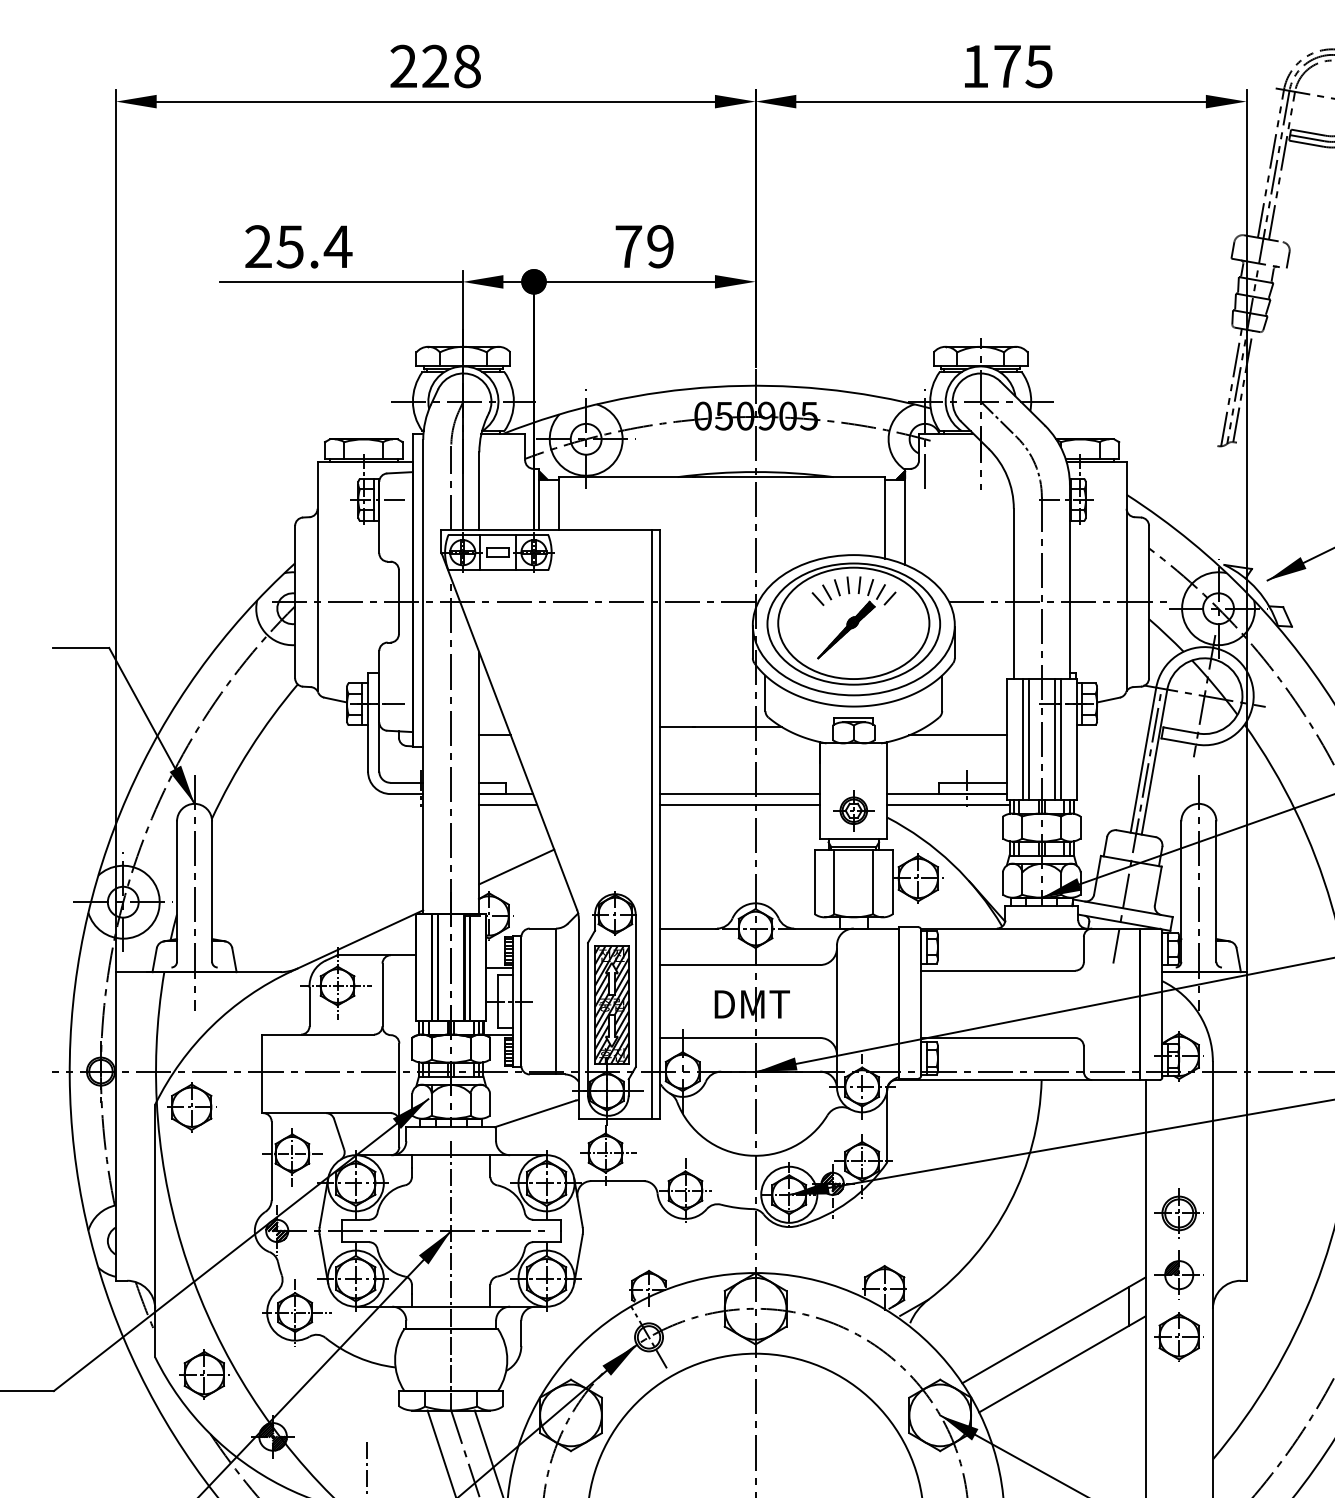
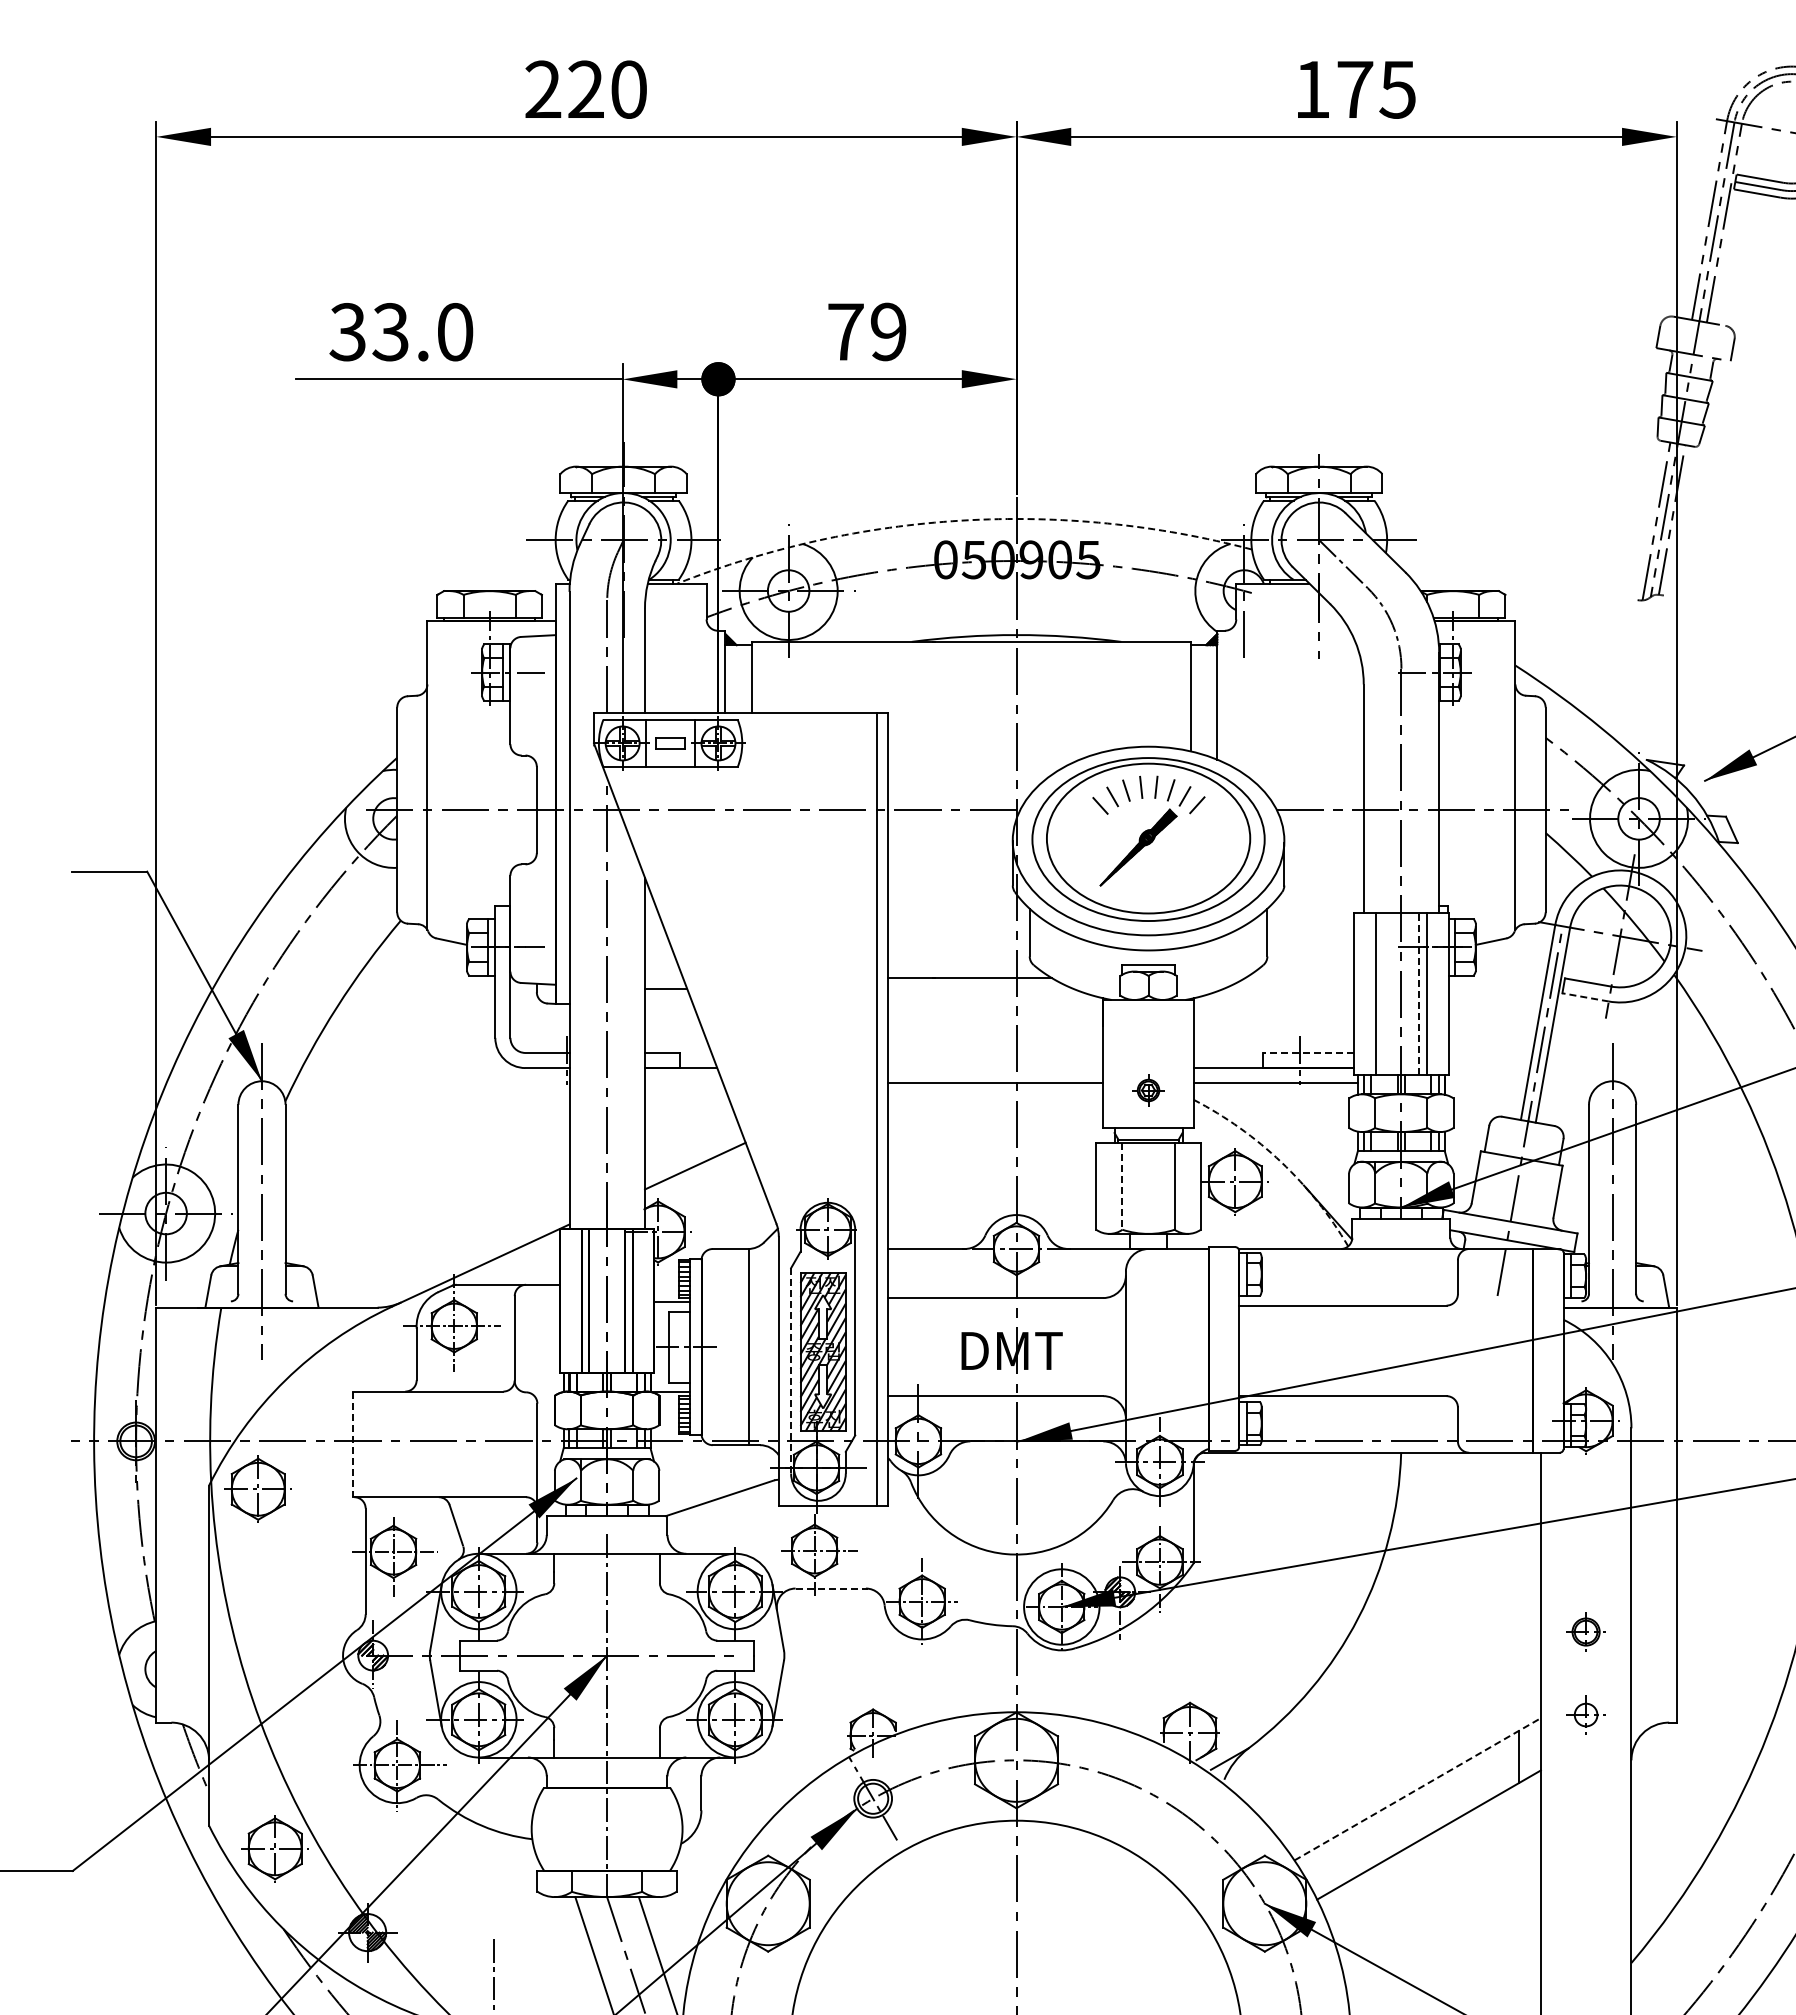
text: (467, 66) -> (629, 89), 228 -> 220
text: (298, 247) -> (401, 332), 25.4 -> 33.0
arc: (714, 386) -> (961, 520), solid -> dashed
line: (957, 735) -> (1288, 989), removed
line: (1055, 738) -> (1419, 993), solid -> dashed
line: (1028, 739) -> (1383, 994), removed
line: (1178, 741) -> (1585, 997), solid -> dashed
line: (972, 782) -> (1308, 1052), solid -> dashed
line: (740, 794) -> (995, 1068), removed
line: (507, 805) -> (683, 1083), removed
part: (853, 810) -> (1148, 1090), size x0.6
arc: (952, 864) -> (1281, 1162), solid -> dashed
line: (834, 882) -> (1122, 1187), solid -> dashed
line: (588, 1018) -> (791, 1370), solid -> dashed
line: (261, 1073) -> (352, 1444), solid -> dashed
line: (618, 1181) -> (831, 1588), solid -> dashed
part: (1178, 1213) -> (1585, 1631), size x0.6
part: (1178, 1274) -> (1585, 1714), size x0.6
line: (1054, 1330) -> (1418, 1789), solid -> dashed
part: (1178, 1336) -> (1585, 1797), removed

